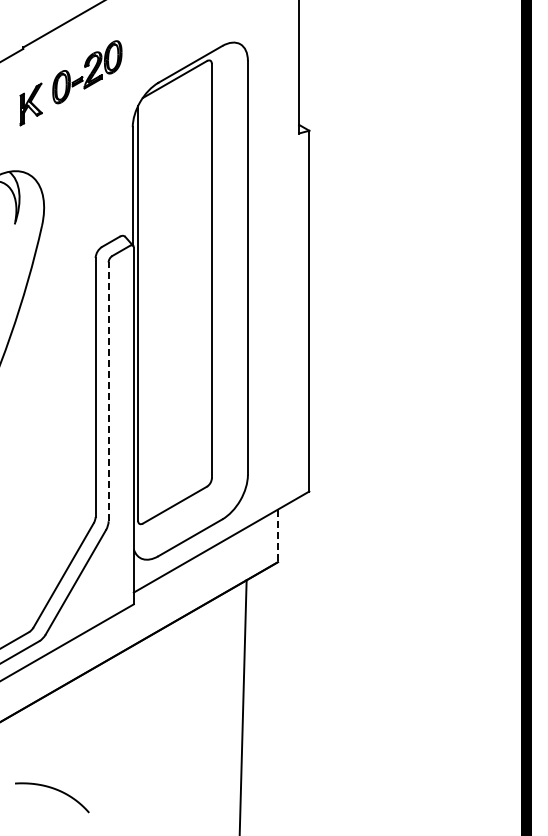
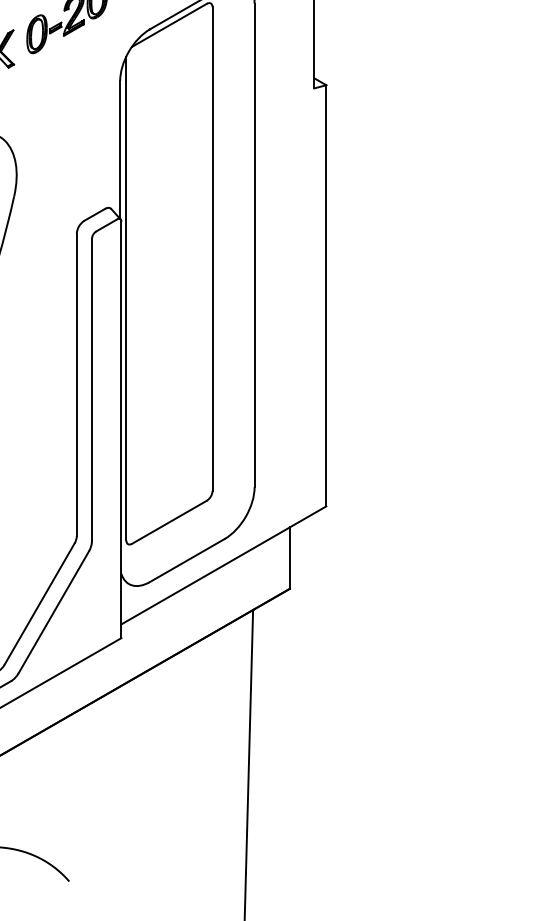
line: (108, 391) -> (91, 389), dashed -> solid
line: (277, 536) -> (289, 558), dashed -> solid

